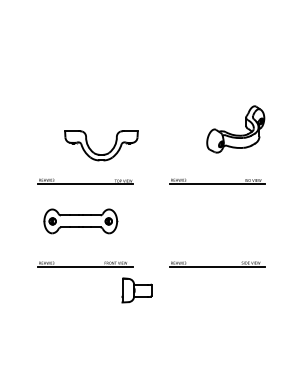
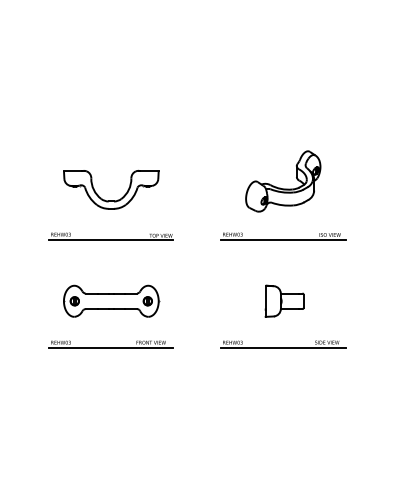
part: (233, 134) -> (280, 187), moved
part: (101, 154) -> (111, 200), moved
part: (80, 220) -> (111, 300), moved
part: (136, 289) -> (284, 300), moved

